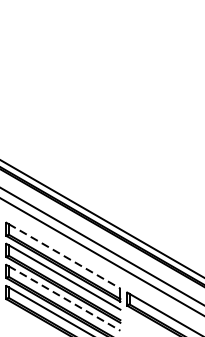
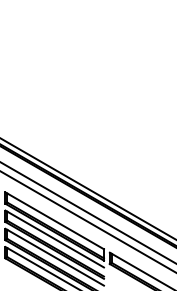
line: (64, 256) -> (55, 221), dashed -> solid
line: (64, 298) -> (55, 257), dashed -> solid

